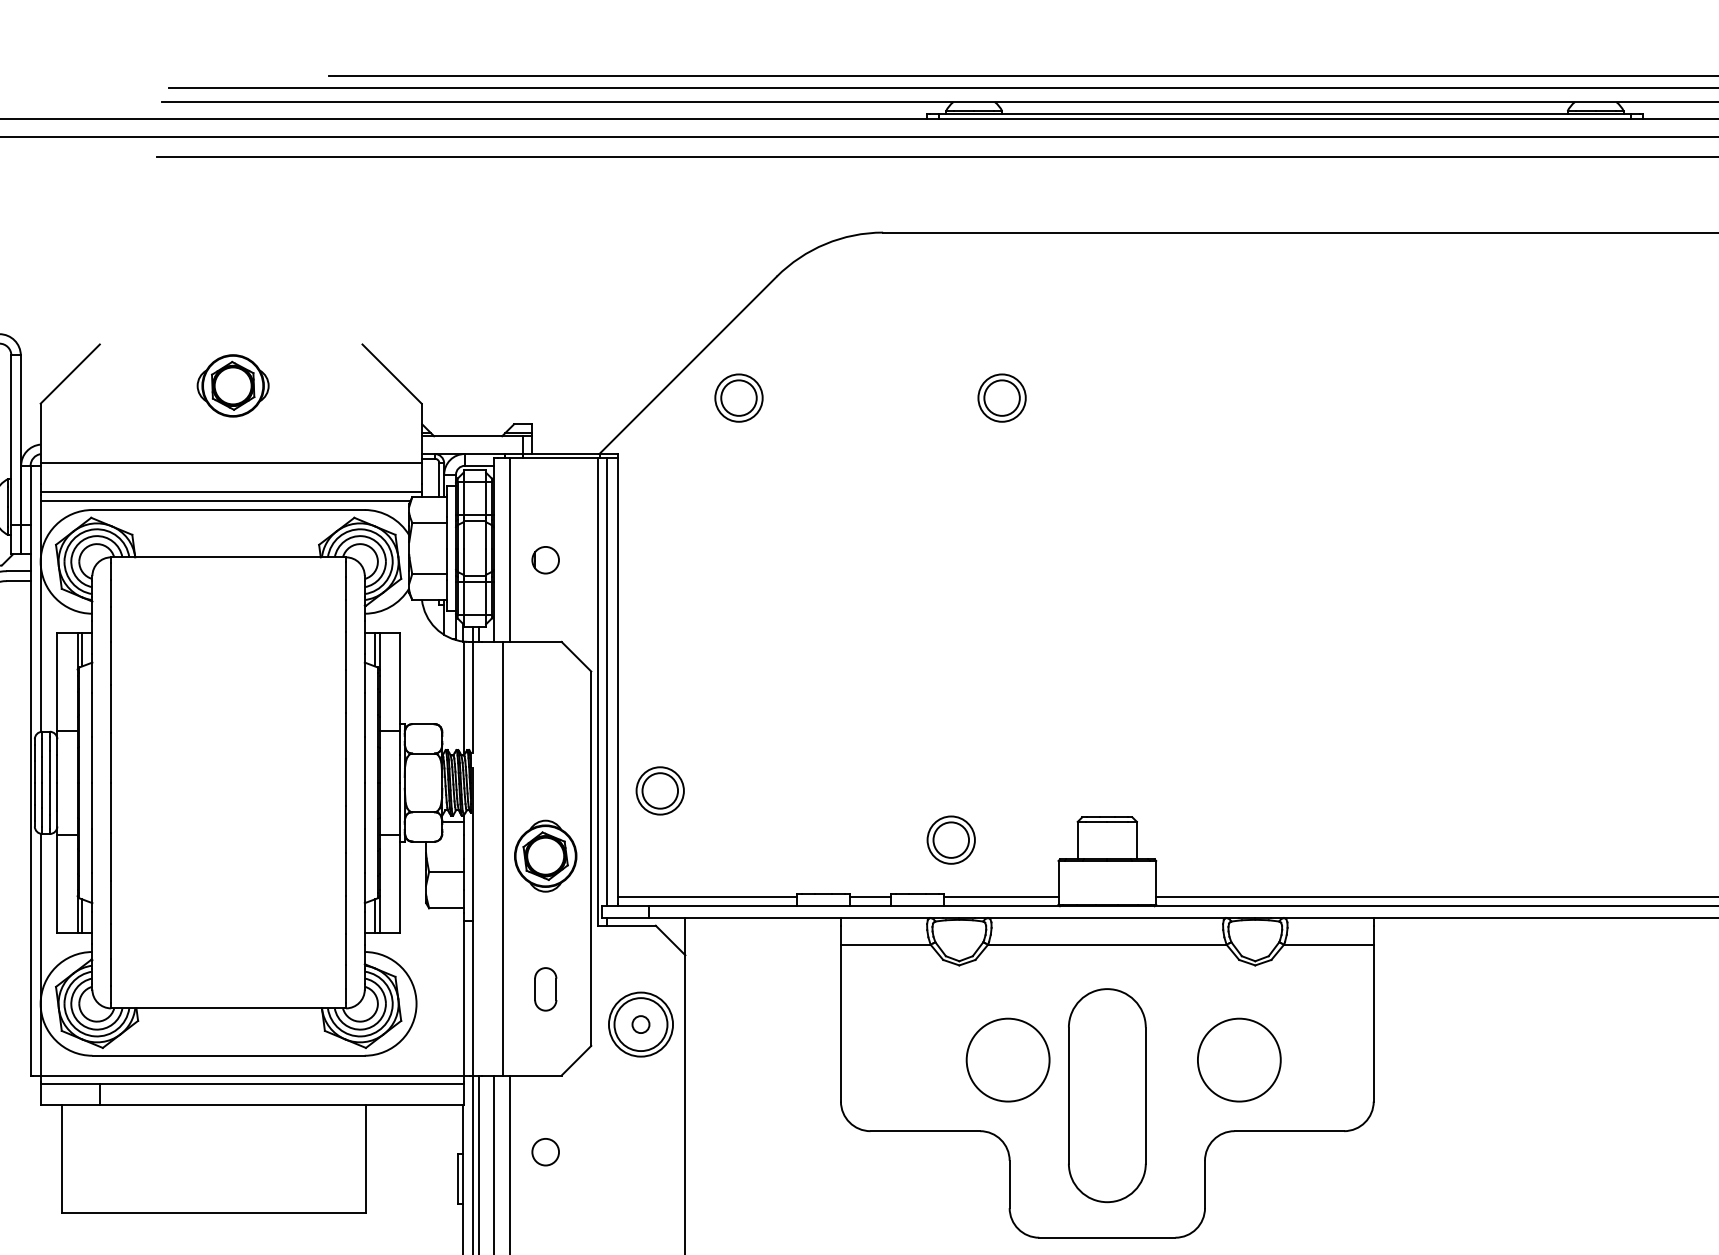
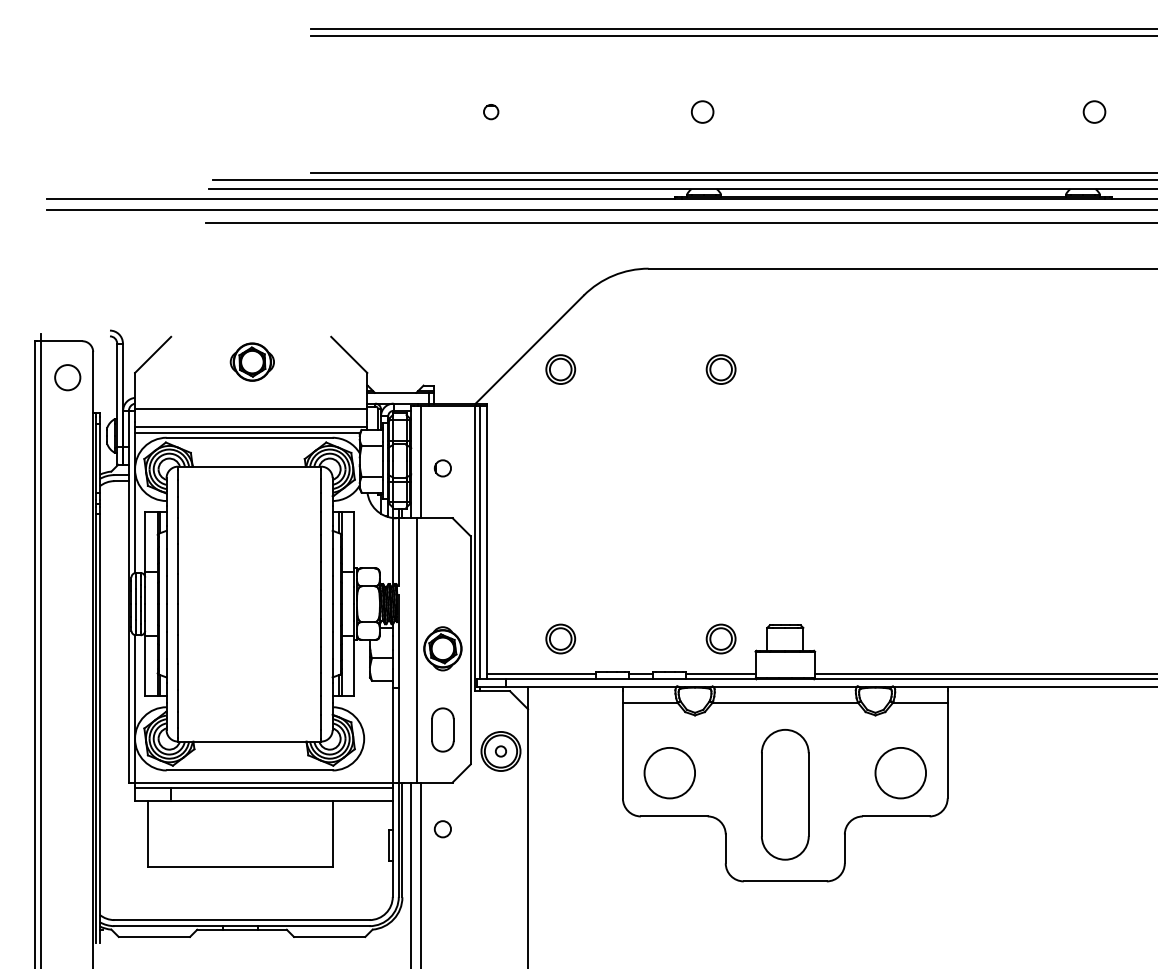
part: (659, 790) -> (560, 638), moved
part: (950, 839) -> (720, 638), moved
part: (545, 988) -> (442, 729), size x1.67
circle: (1007, 1060) -> (669, 773), moved
circle: (1238, 1060) -> (900, 773), moved

